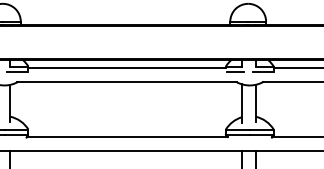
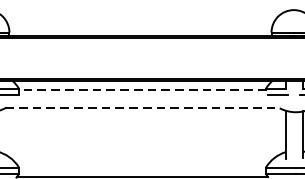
line: (127, 67) -> (142, 89), solid -> dashed
line: (127, 82) -> (142, 108), solid -> dashed

